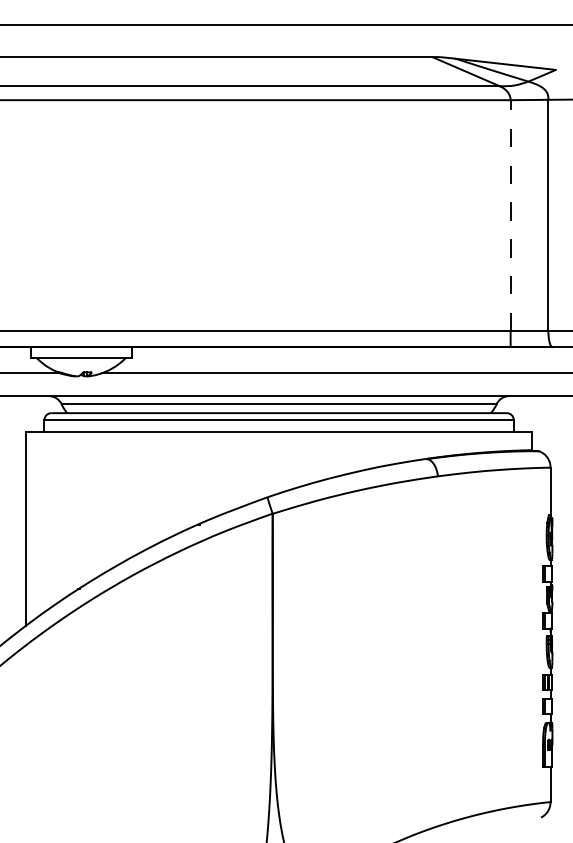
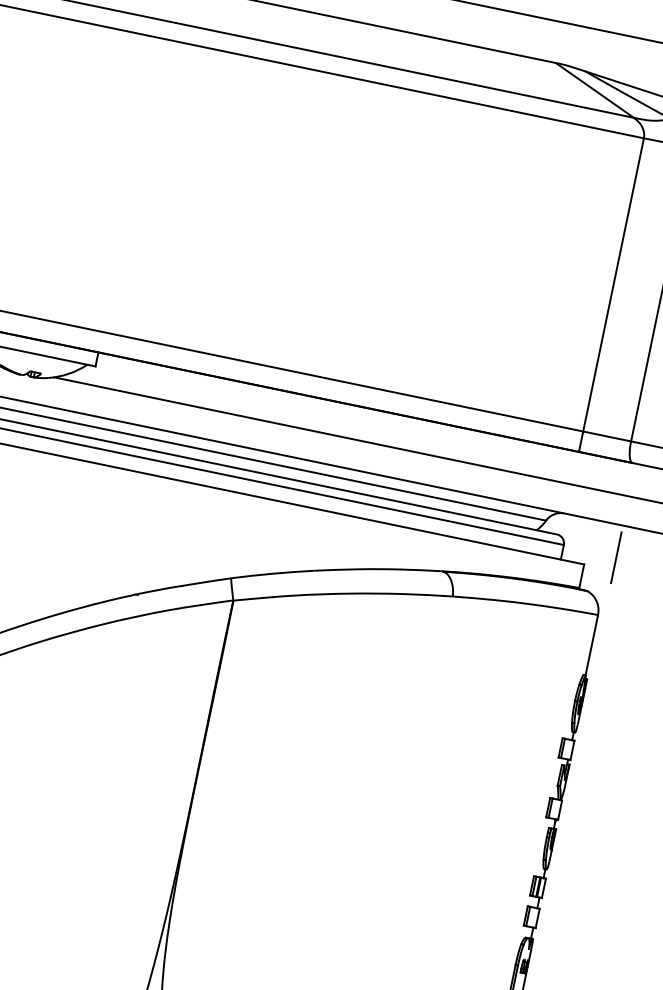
line: (510, 215) -> (613, 284), dashed -> solid
line: (555, 421) -> (616, 557), added

